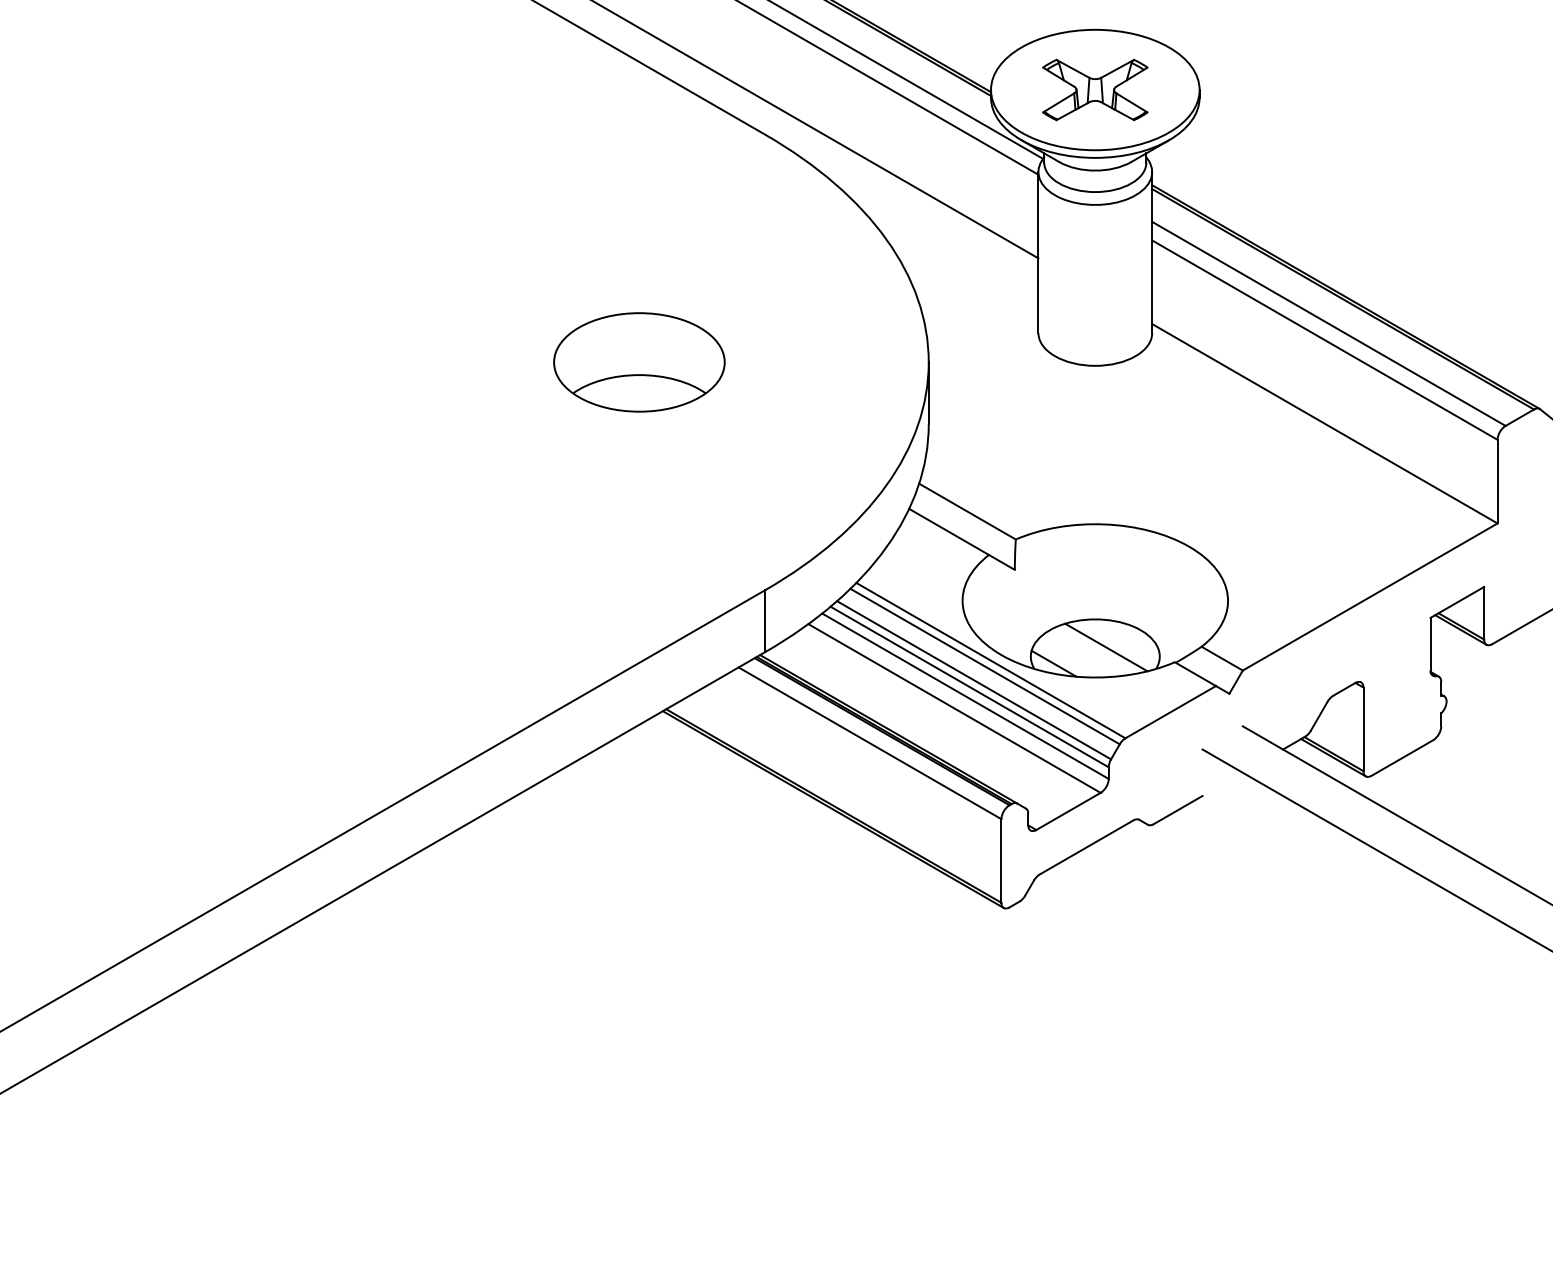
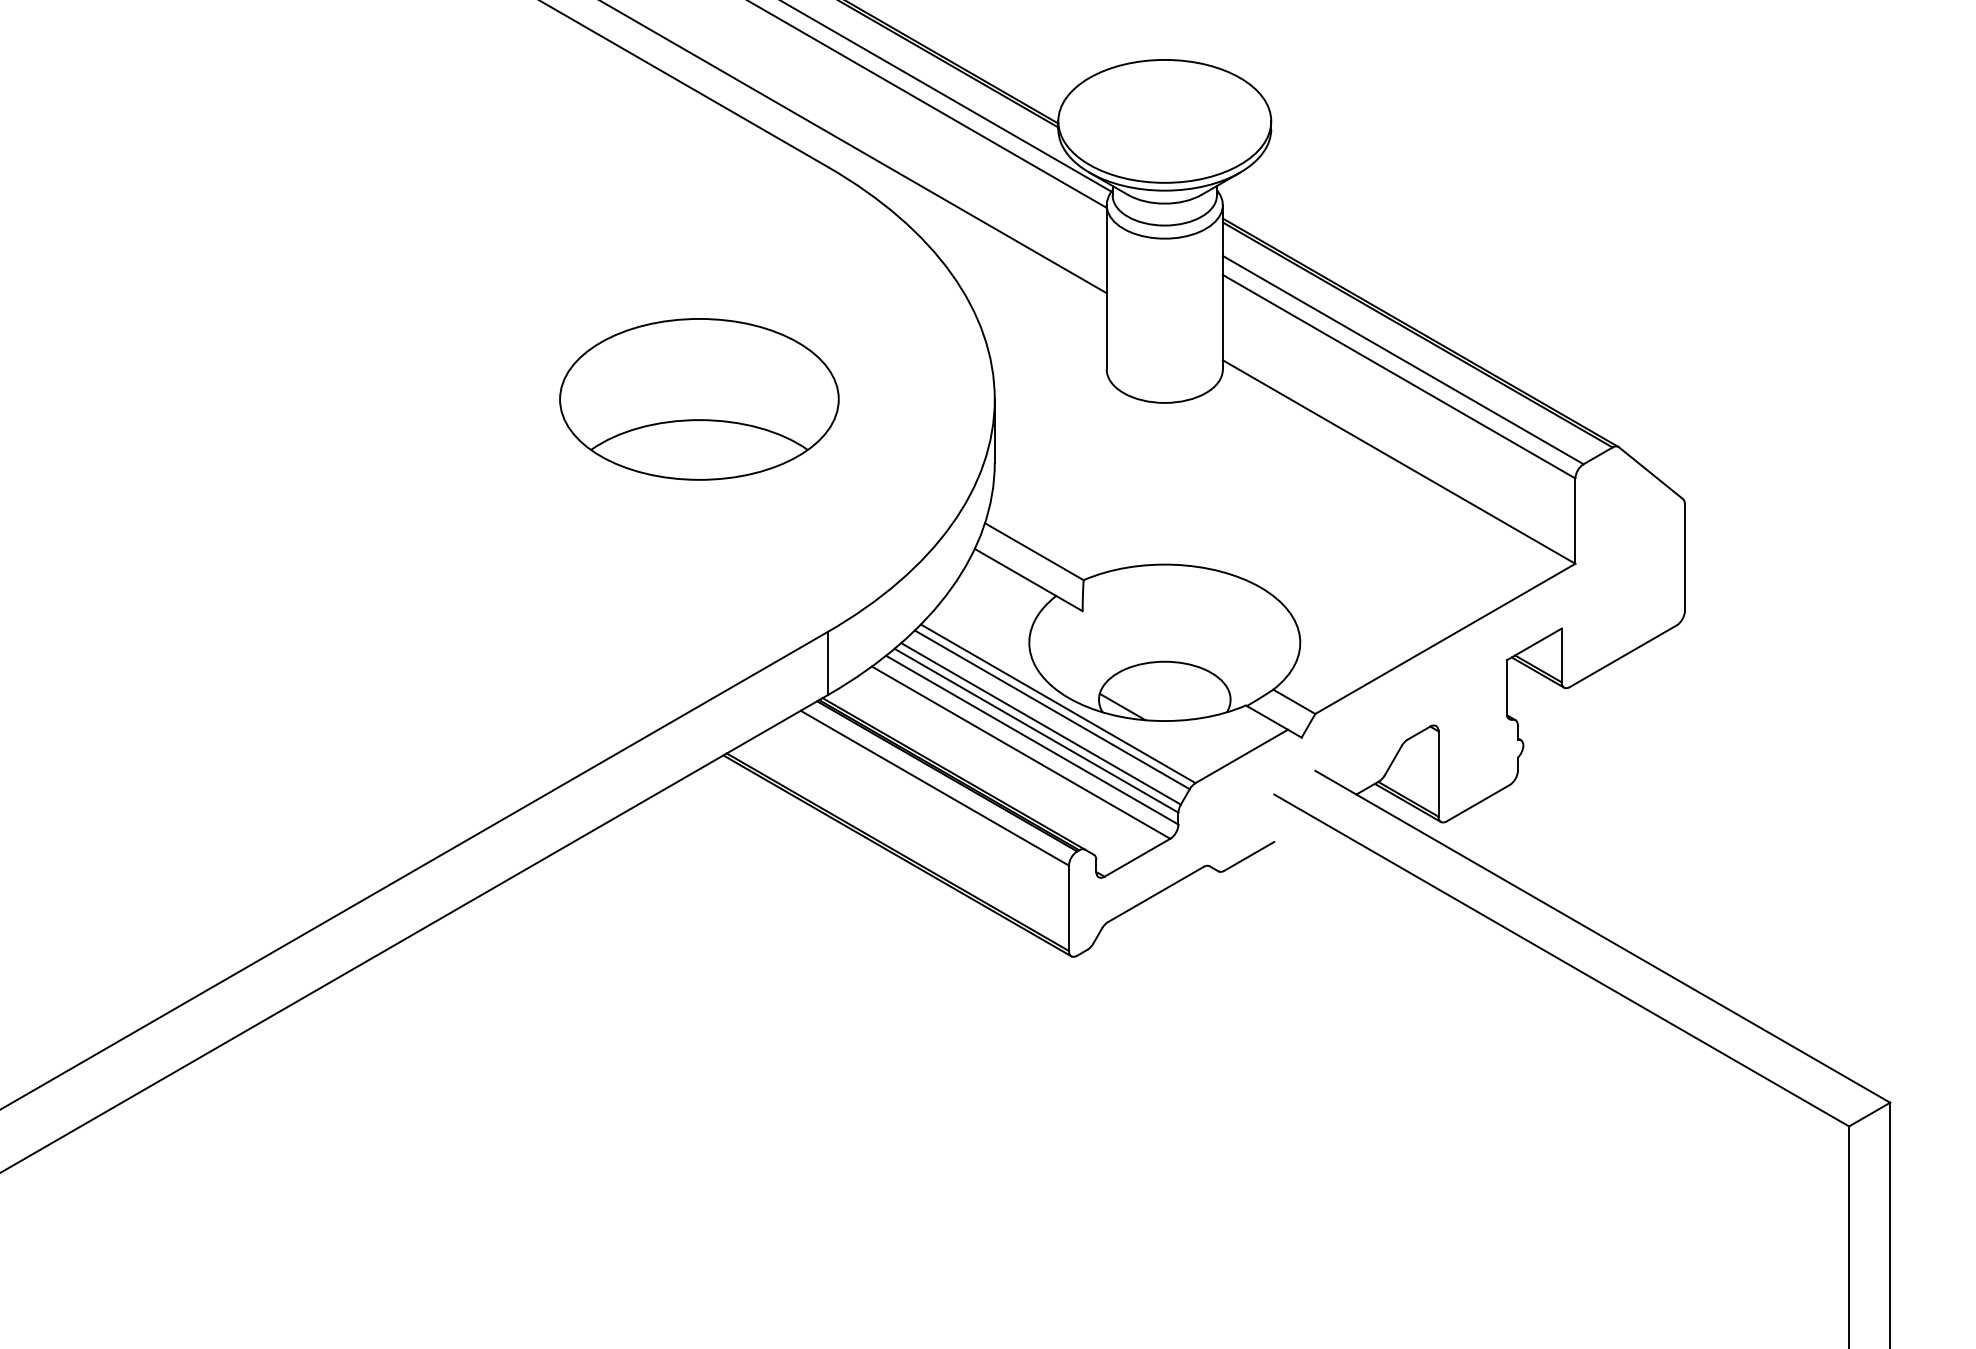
part: (1095, 90) -> (1164, 121), removed
part: (639, 362) -> (699, 399), size x1.6
line: (1106, 647) -> (1176, 690), removed

